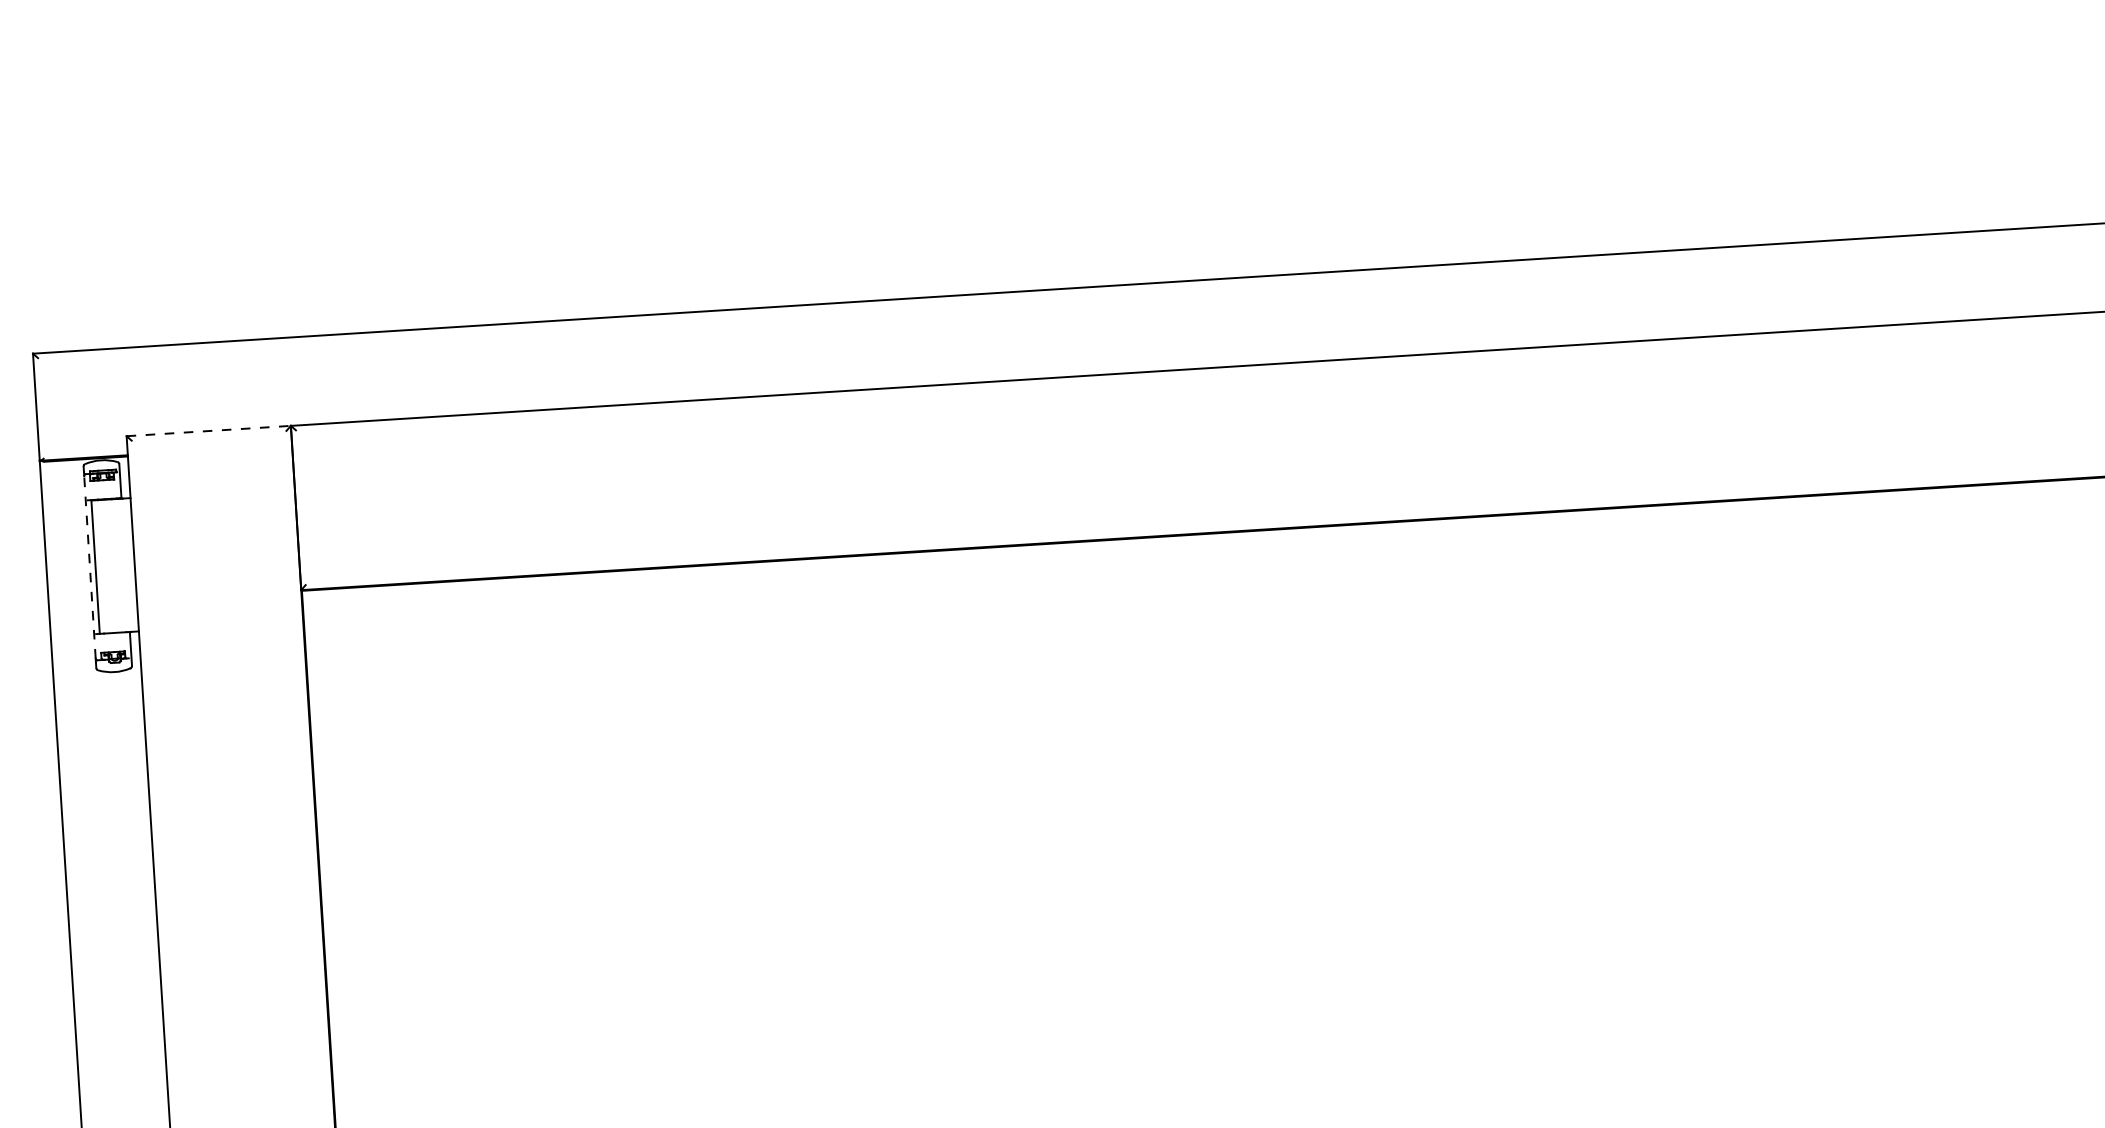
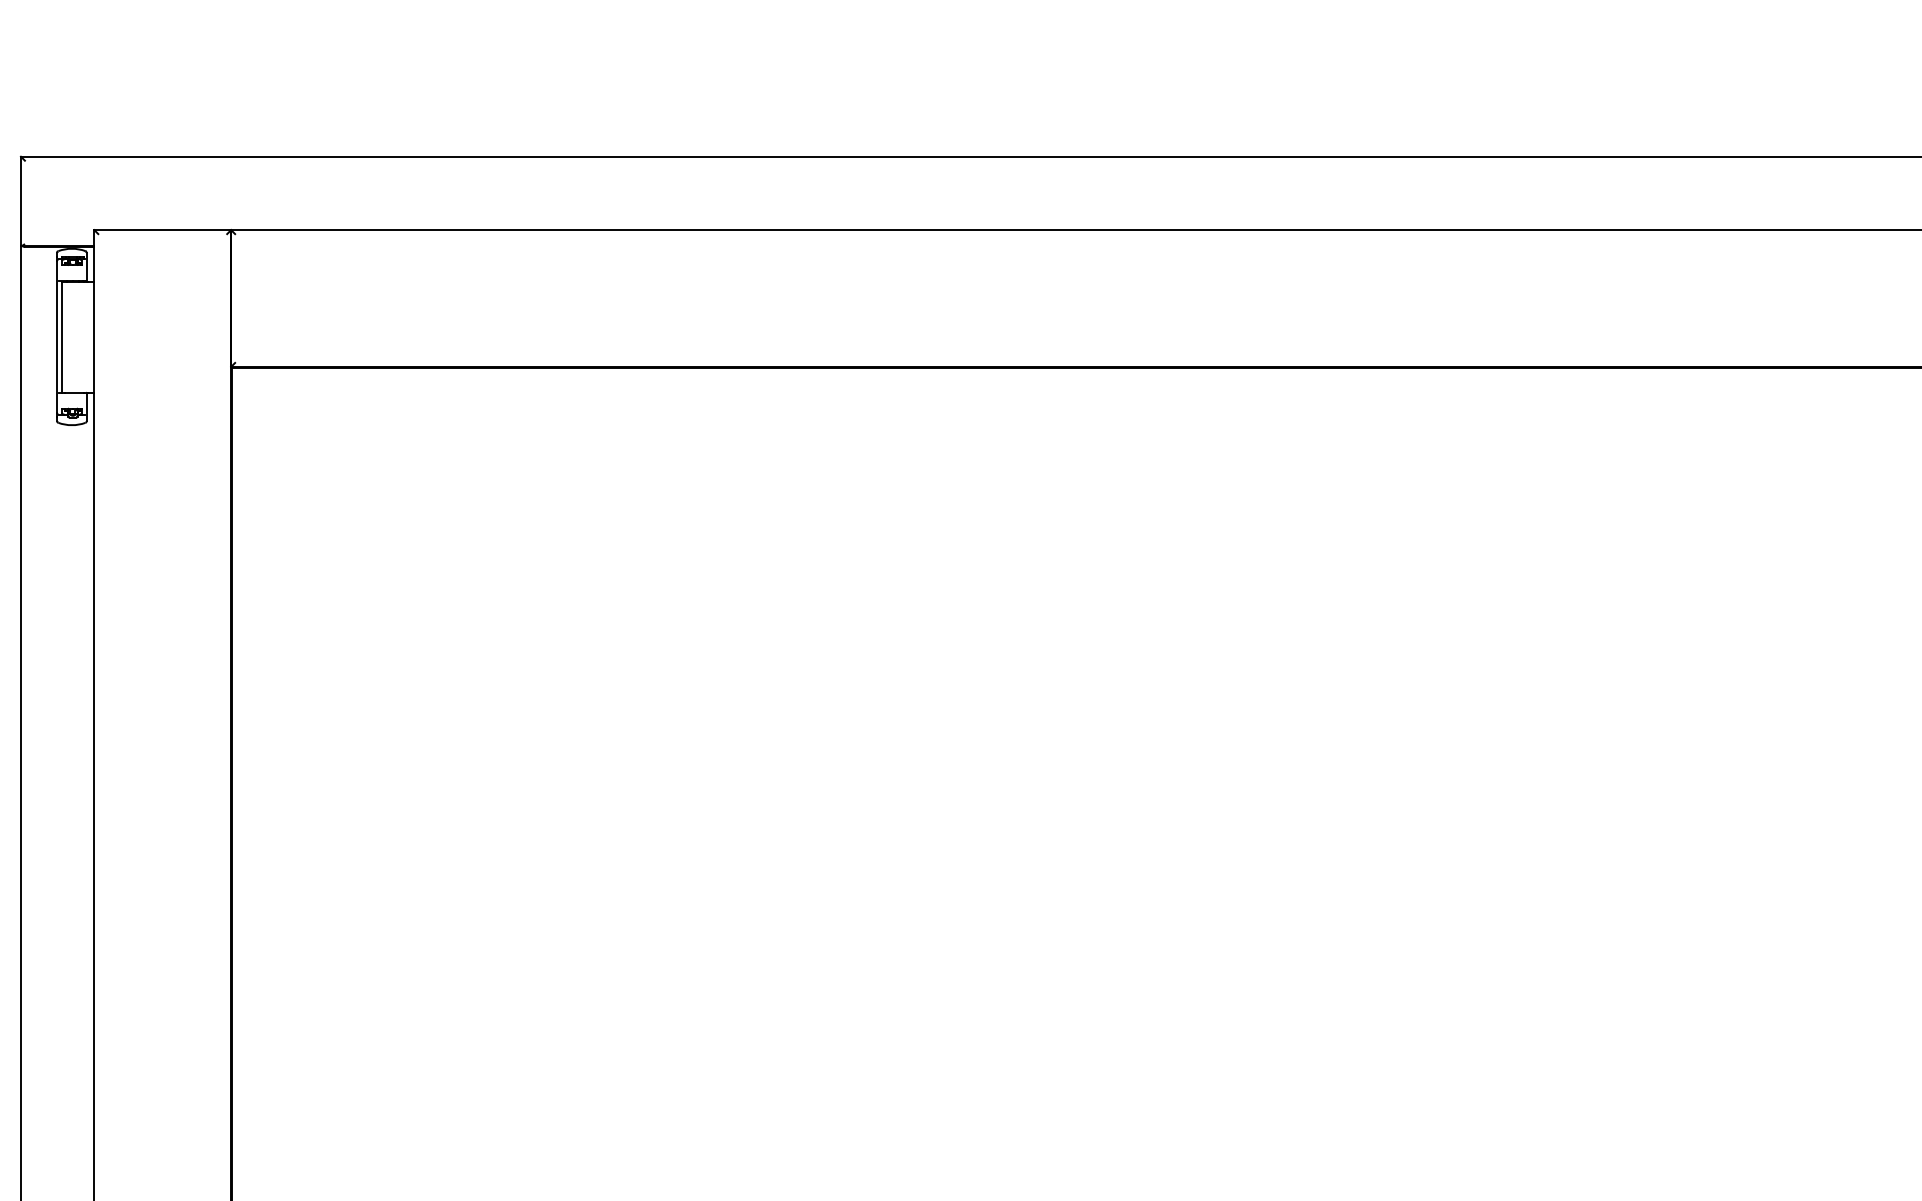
line: (209, 431) -> (163, 230), dashed -> solid
line: (90, 566) -> (57, 336), dashed -> solid

